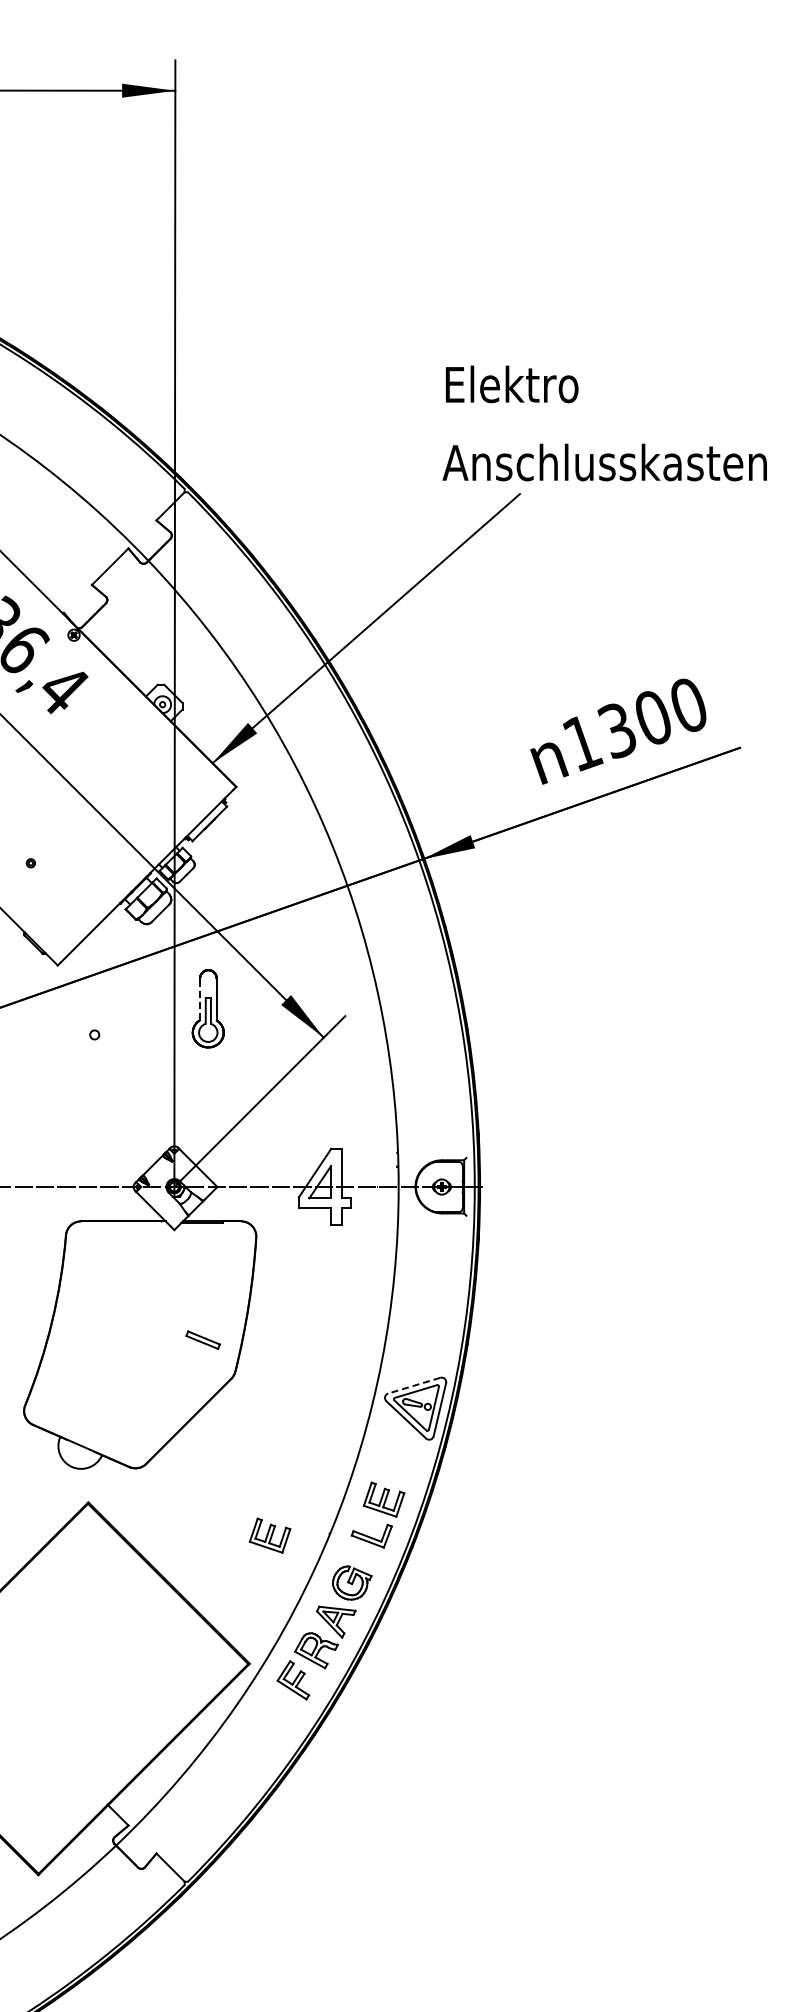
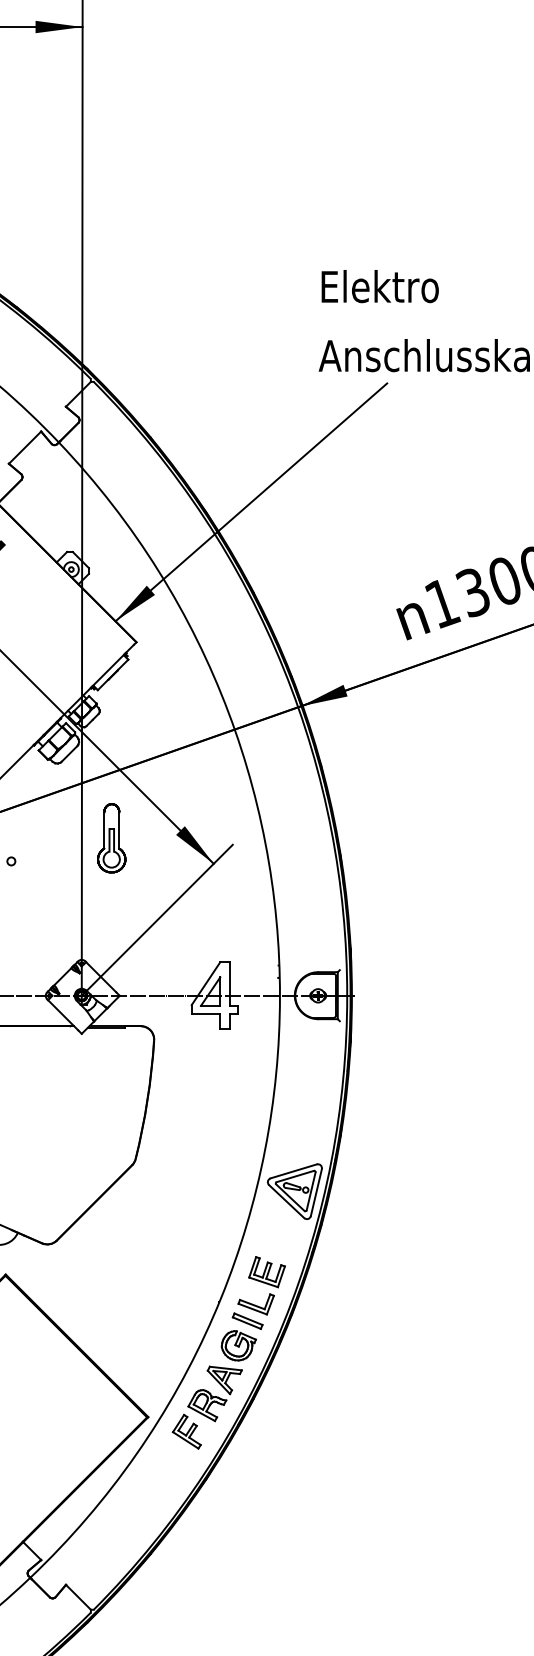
line: (199, 999) -> (103, 830), dashed -> solid
part: (202, 1339) -> (247, 1320), moved
line: (413, 1385) -> (293, 1171), dashed -> solid
part: (269, 1535) -> (165, 1303), removed

